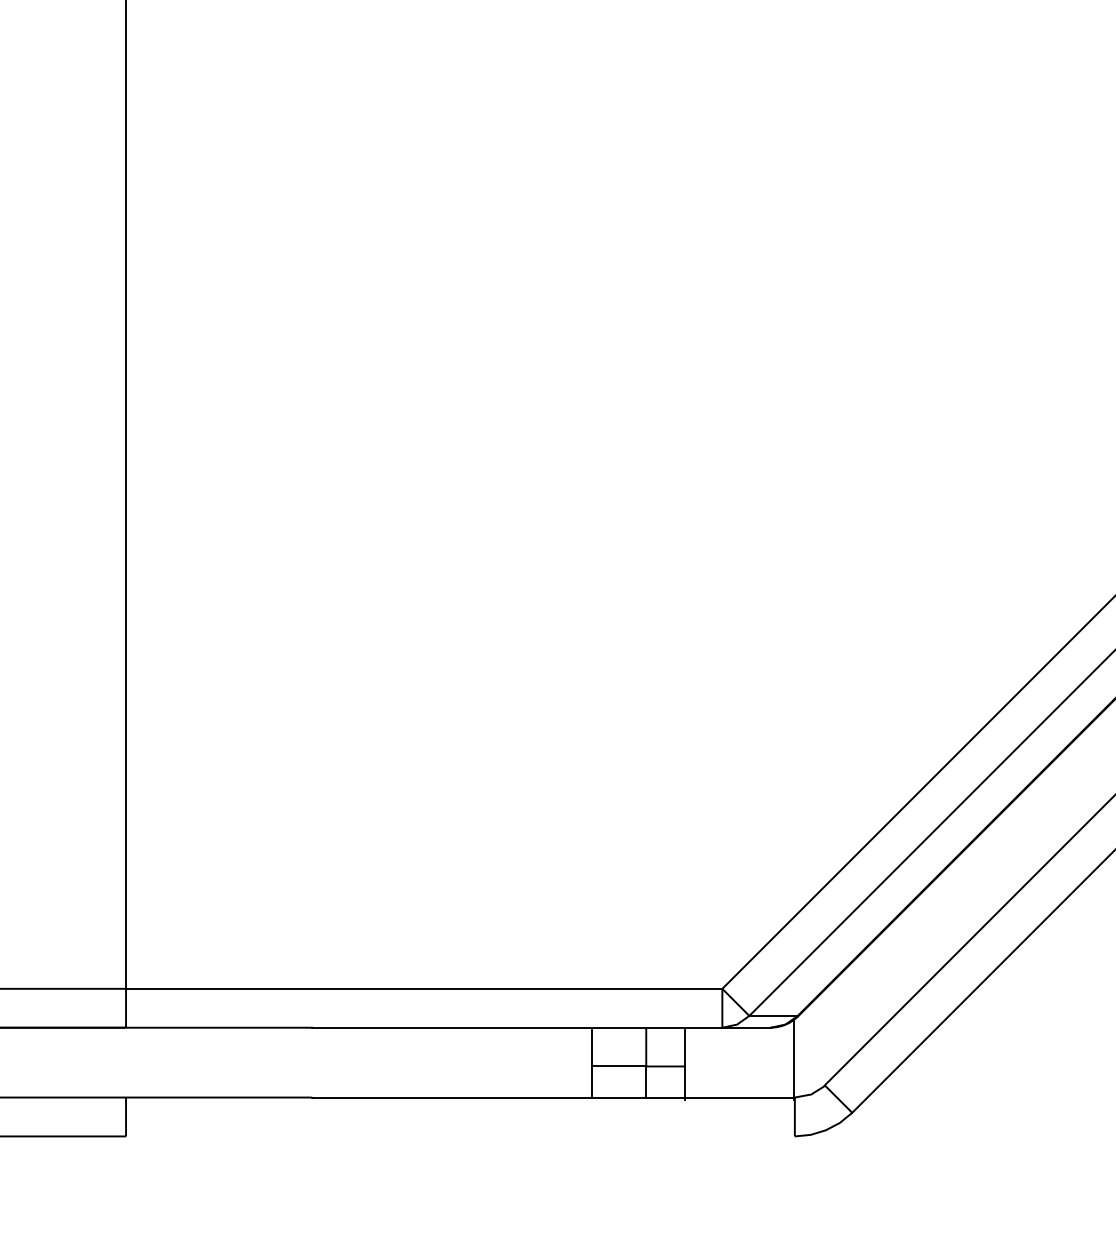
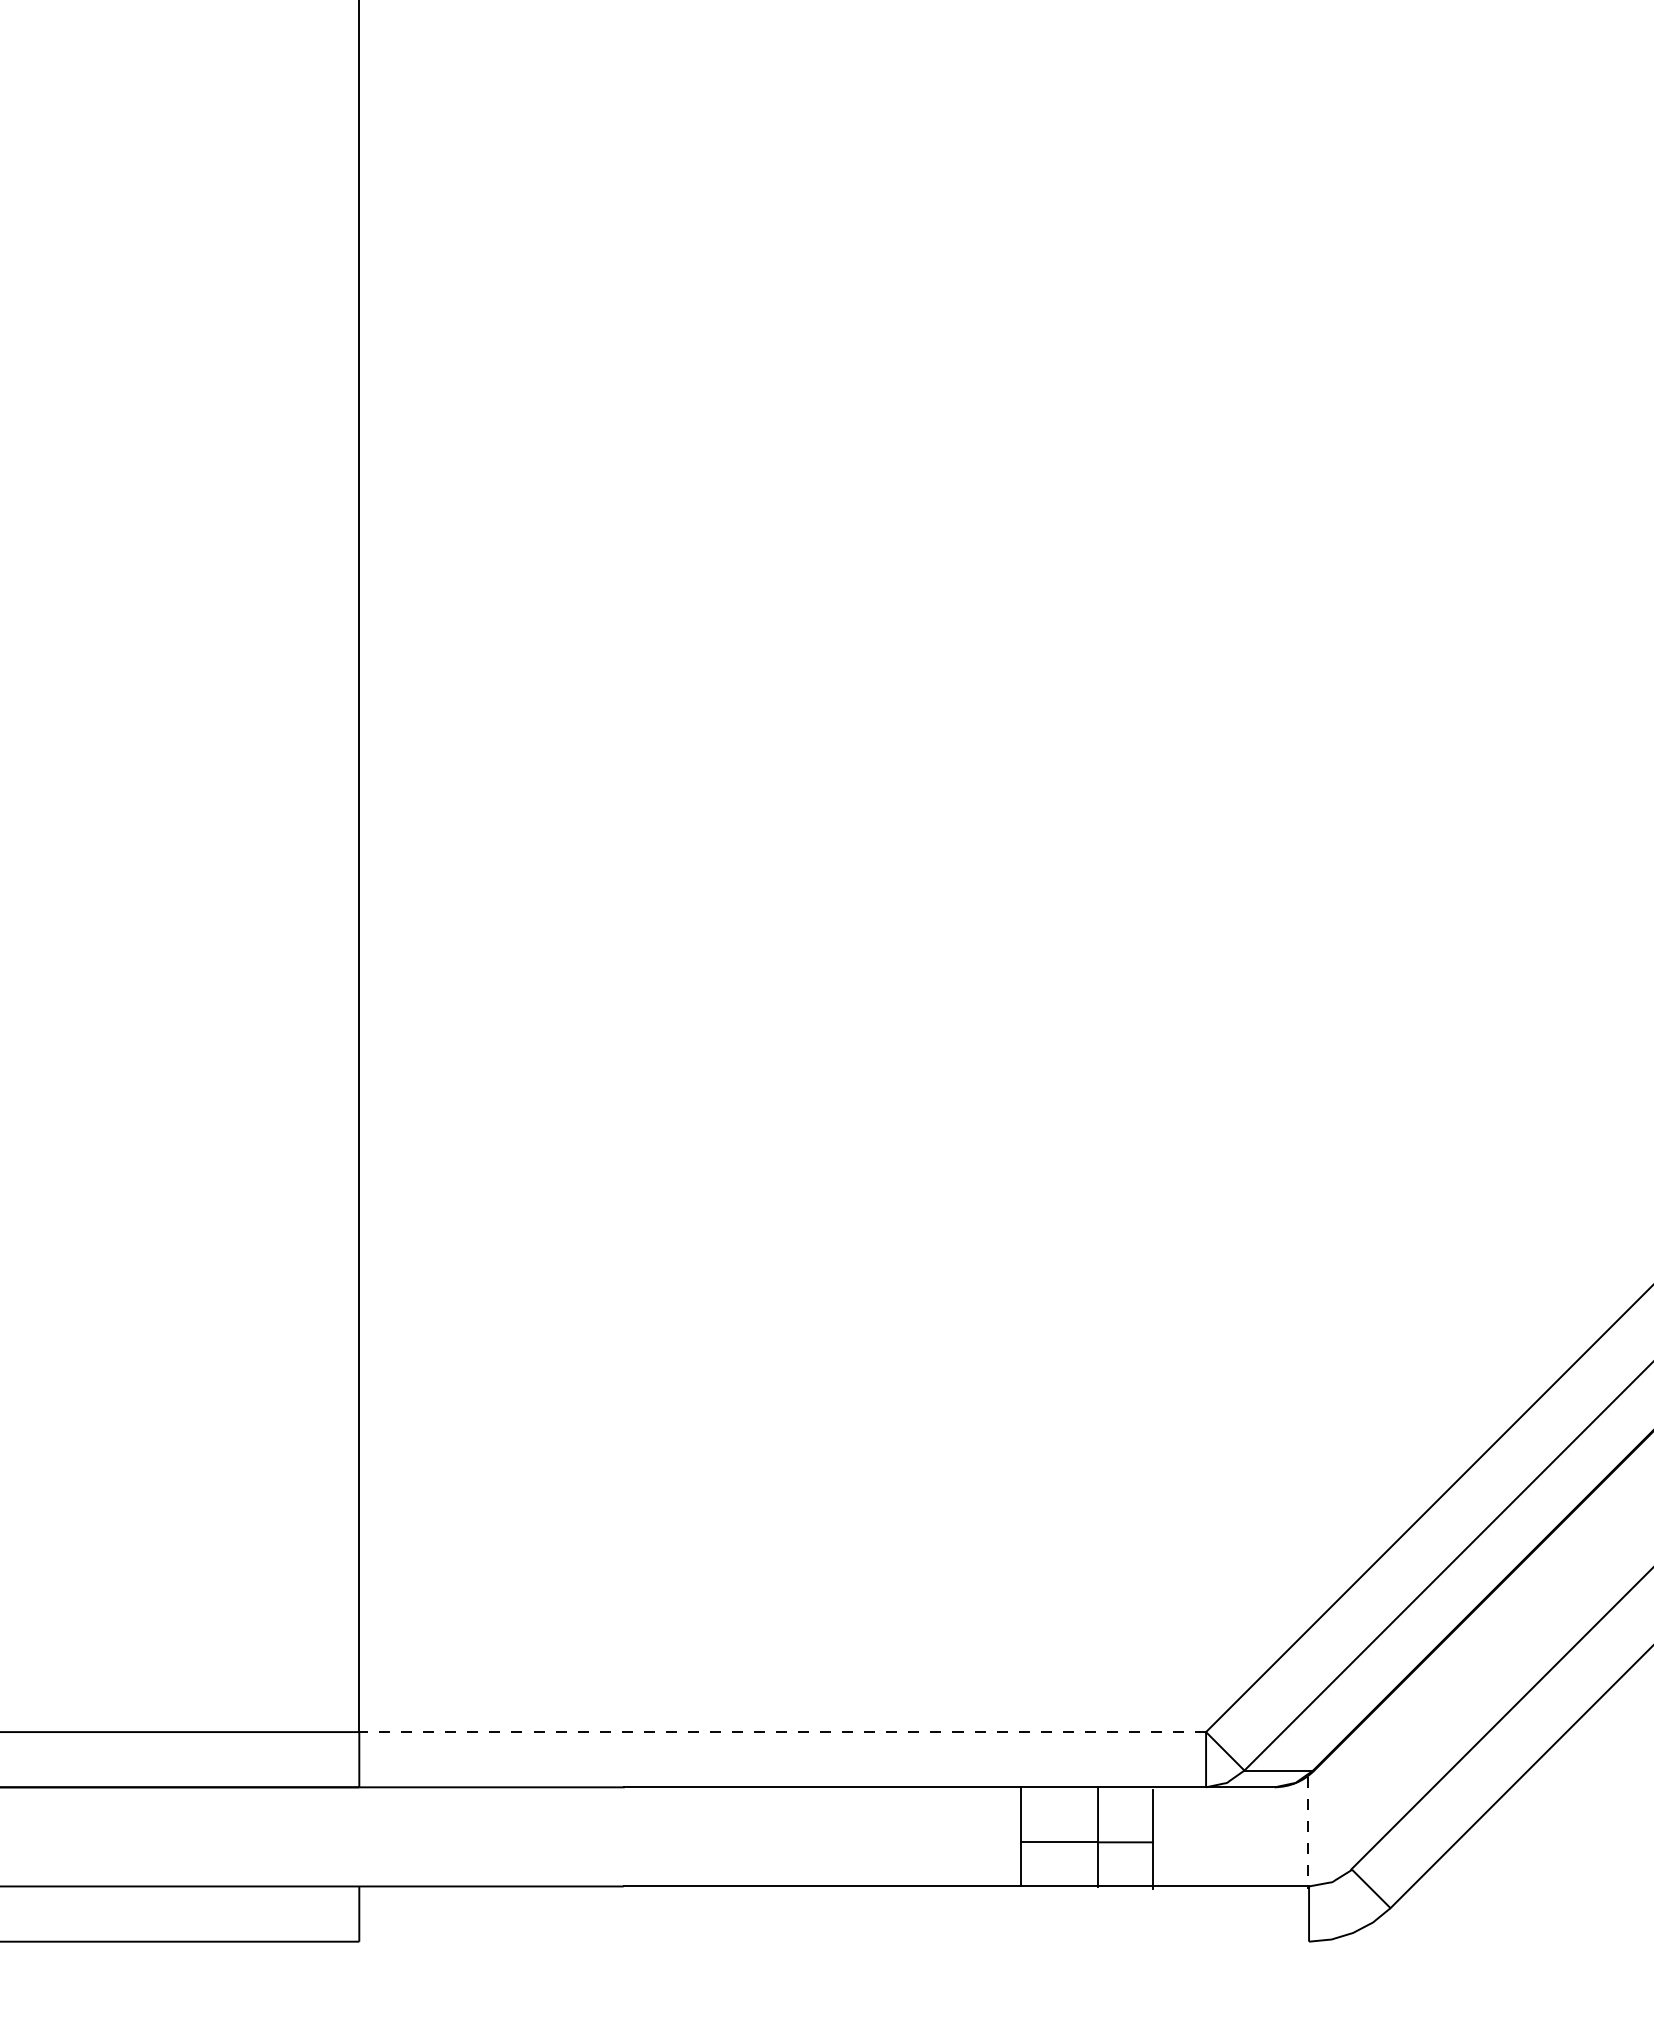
line: (424, 989) -> (782, 1732), solid -> dashed
line: (793, 1060) -> (1307, 1833), solid -> dashed

